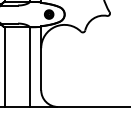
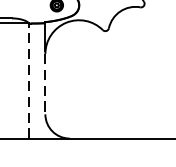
line: (29, 67) -> (28, 81), solid -> dashed
line: (41, 69) -> (45, 84), solid -> dashed

